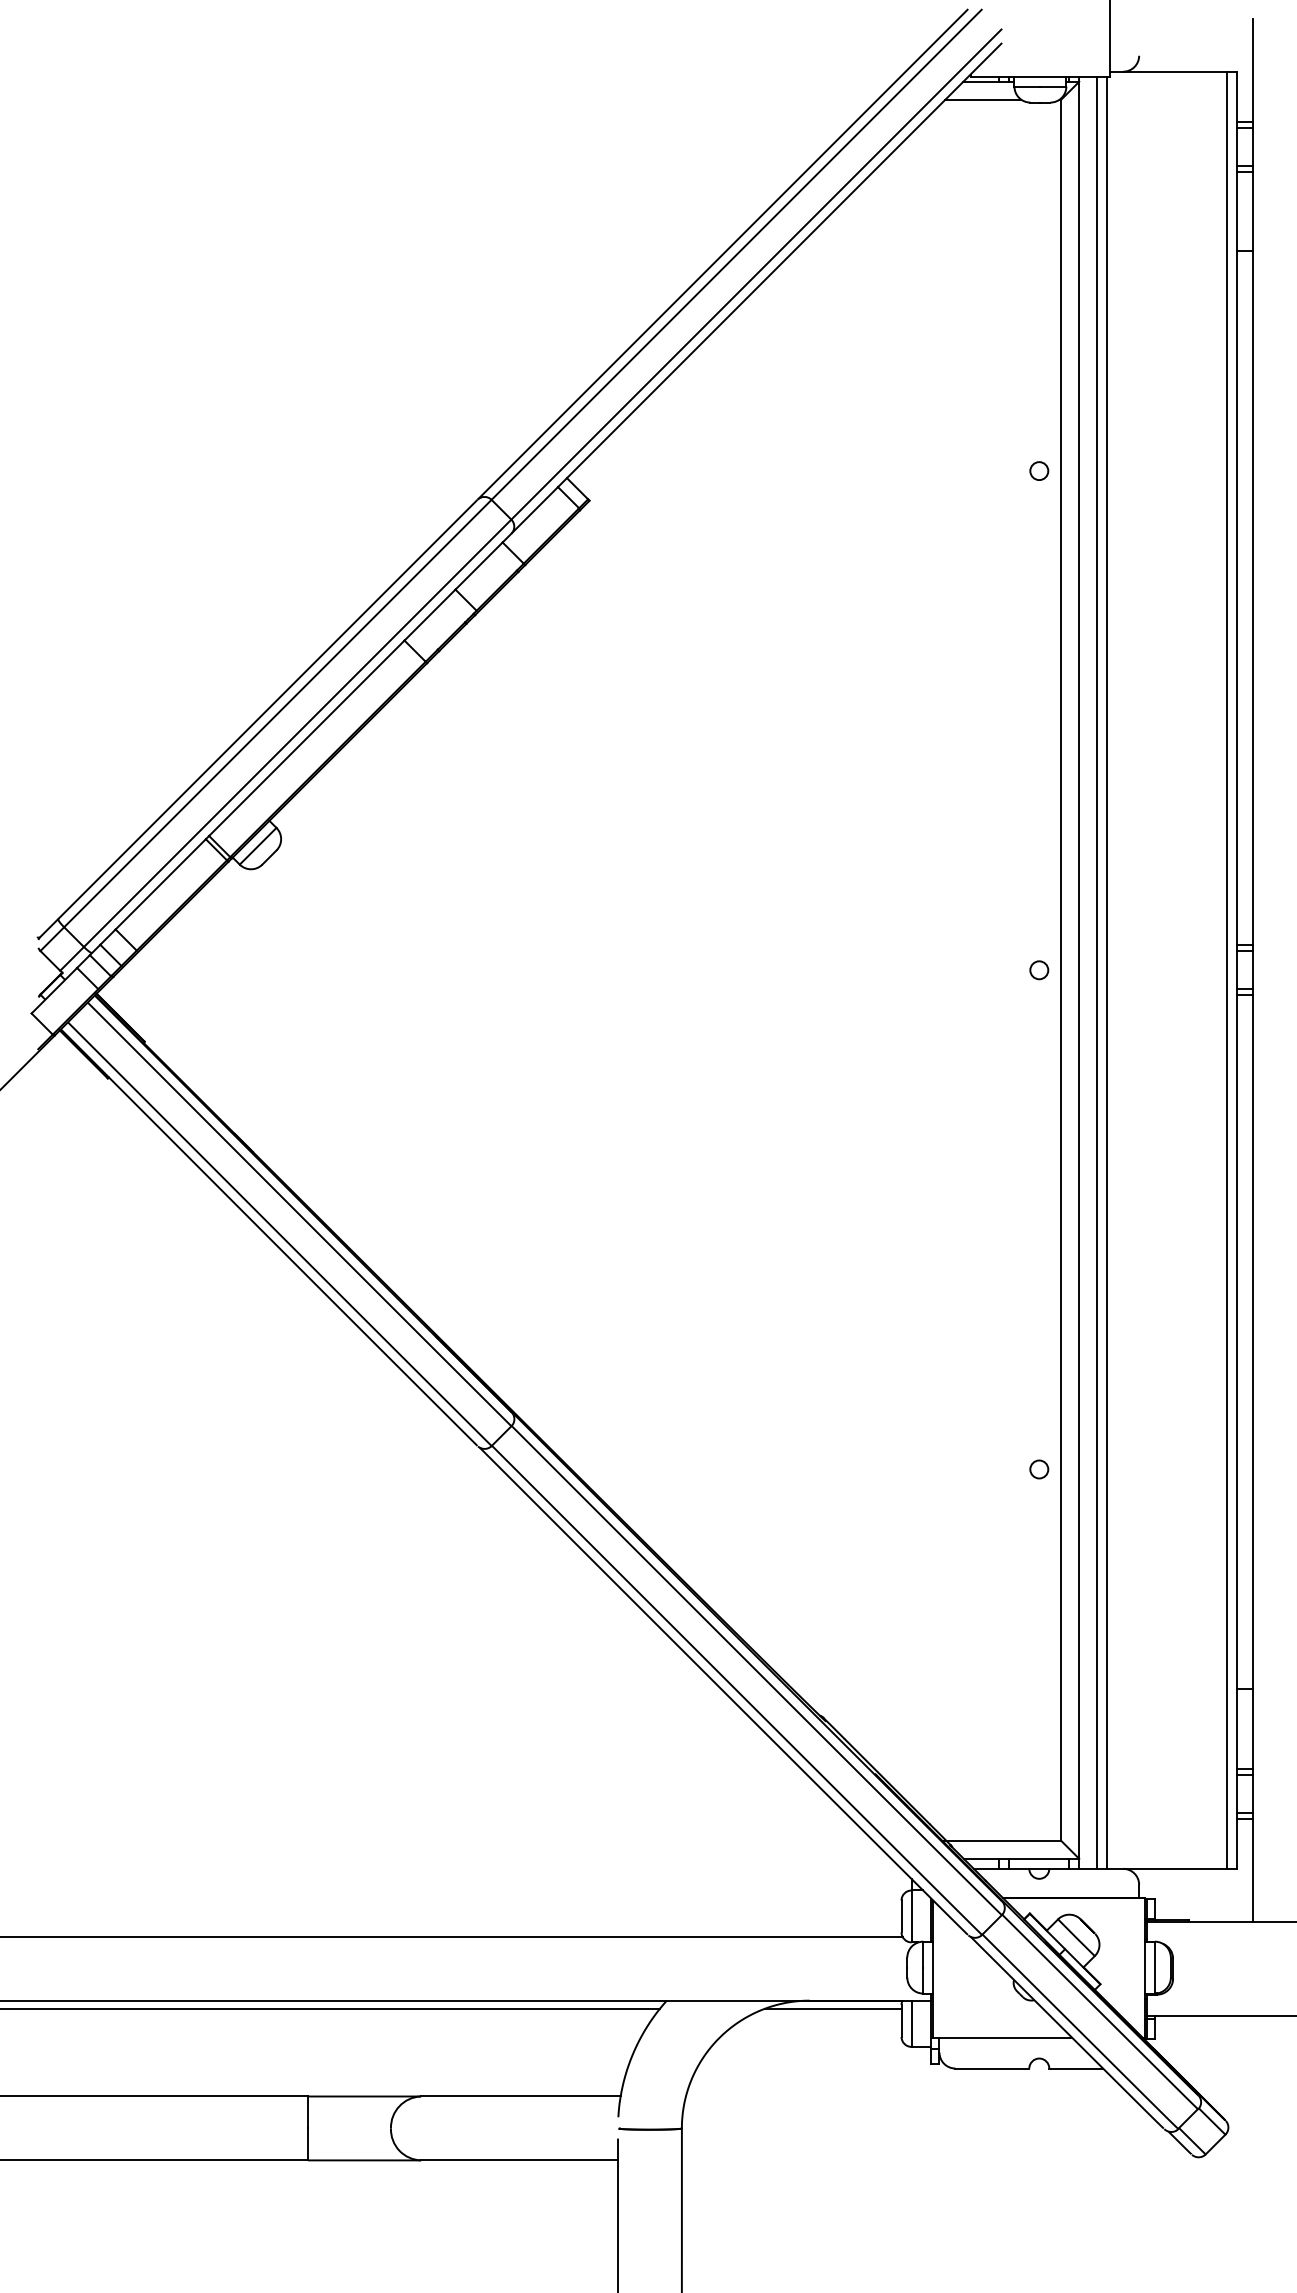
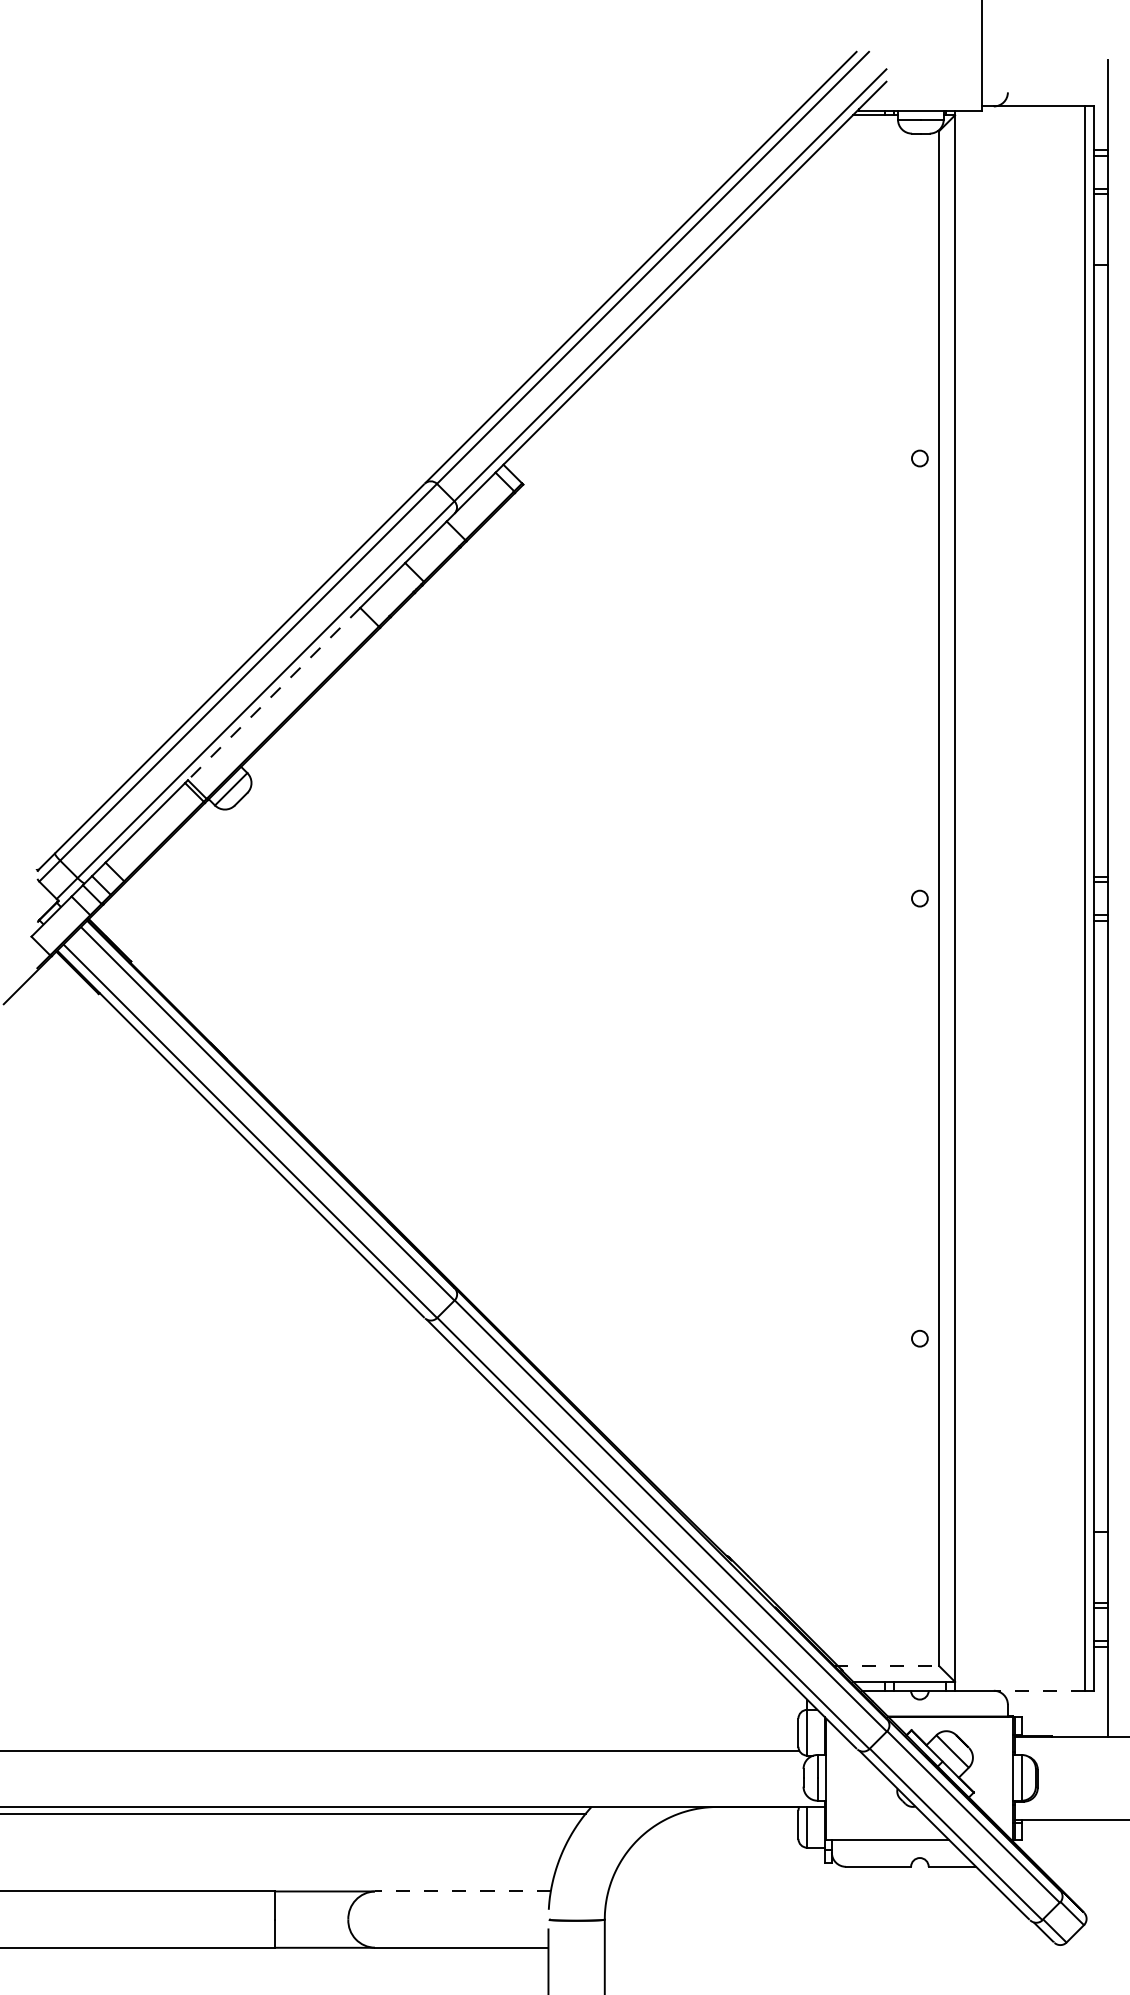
line: (983, 99) -> (870, 130), removed
line: (306, 738) -> (273, 694), solid -> dashed
line: (1097, 972) -> (971, 900), removed
line: (1107, 972) -> (980, 900), removed
line: (1001, 1840) -> (886, 1665), solid -> dashed
line: (1175, 1868) -> (1039, 1690), solid -> dashed
line: (833, 2008) -> (738, 1813), removed
line: (520, 2096) -> (462, 1891), solid -> dashed

